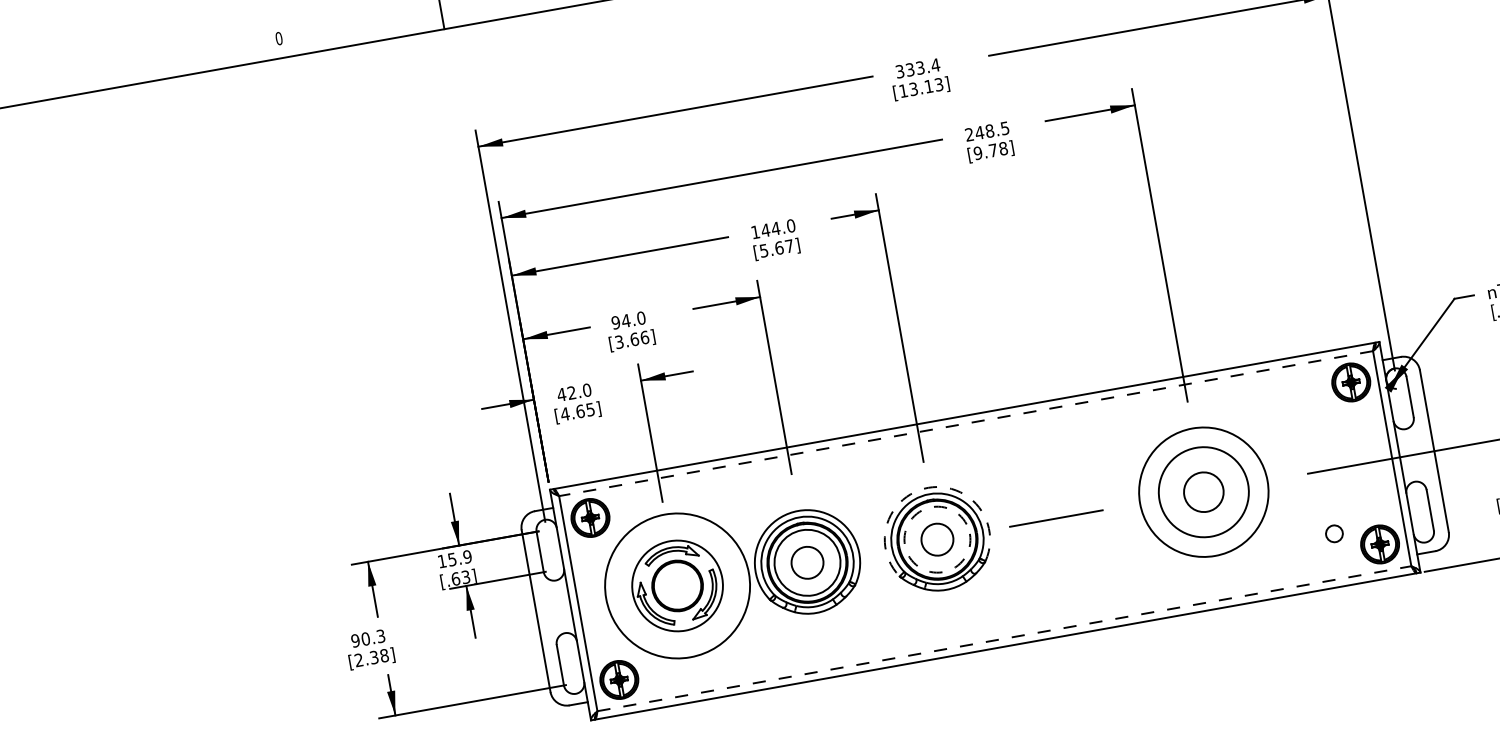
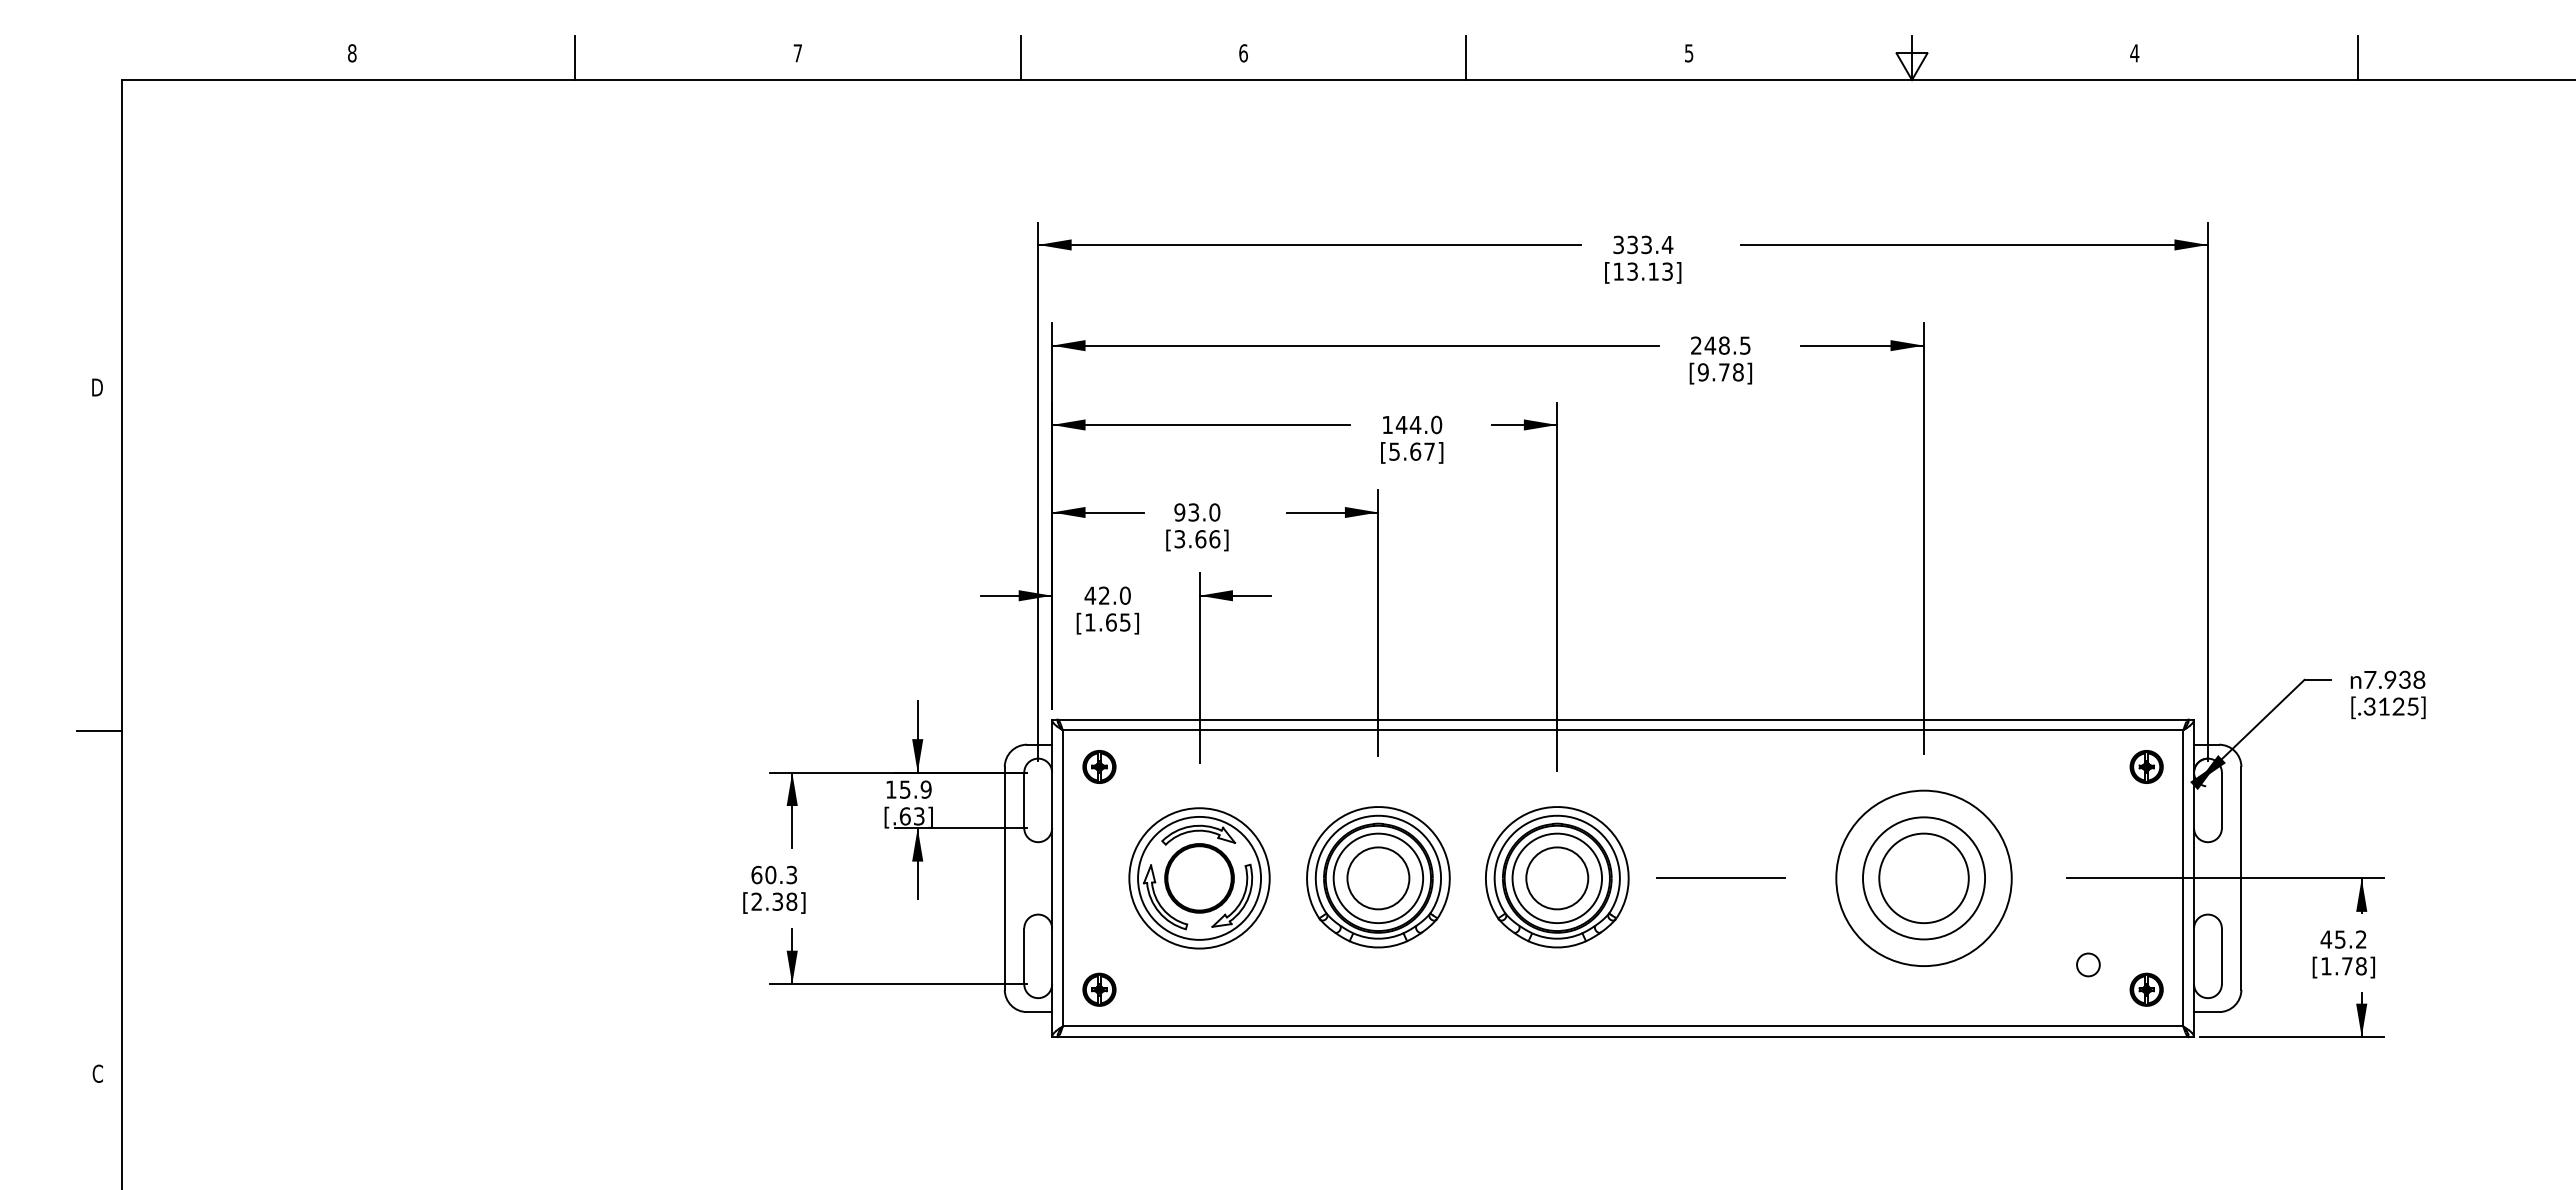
text: (278, 38) -> (797, 53), 0 -> 7
line: (118, 70) -> (575, 57), added
text: (625, 320) -> (1193, 512), 94.0 -> 93.0
part: (1350, 382) -> (2146, 766), size x0.62
text: (565, 414) -> (1090, 622), [4.65] -> [1.65]
line: (965, 423) -> (1622, 730), dashed -> solid
arc: (928, 488) -> (1557, 807), dashed -> solid
circle: (1203, 492) -> (1923, 878), size x1.67
part: (590, 517) -> (1099, 766), size x0.62
circle: (937, 539) -> (1557, 878), dashed -> solid
circle: (937, 539) -> (1557, 878), size x1.43
part: (1379, 544) -> (2146, 989), size x0.62
circle: (807, 562) -> (1378, 878), size x1.43
circle: (677, 586) -> (1199, 878), size x0.71
line: (1004, 638) -> (1623, 1026), dashed -> solid
text: (355, 640) -> (756, 874), 90.3 -> 60.3
part: (619, 679) -> (1099, 989), size x0.62

